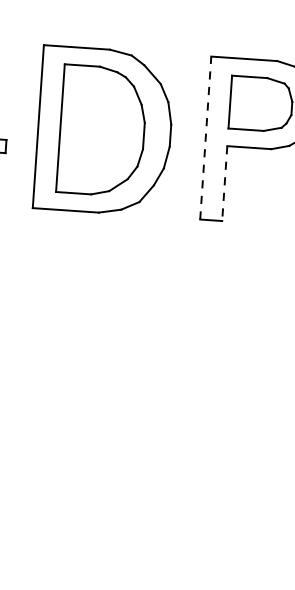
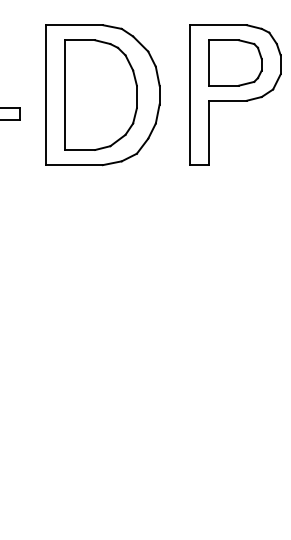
line: (205, 138) -> (189, 95), dashed -> solid
line: (224, 184) -> (208, 133), dashed -> solid

